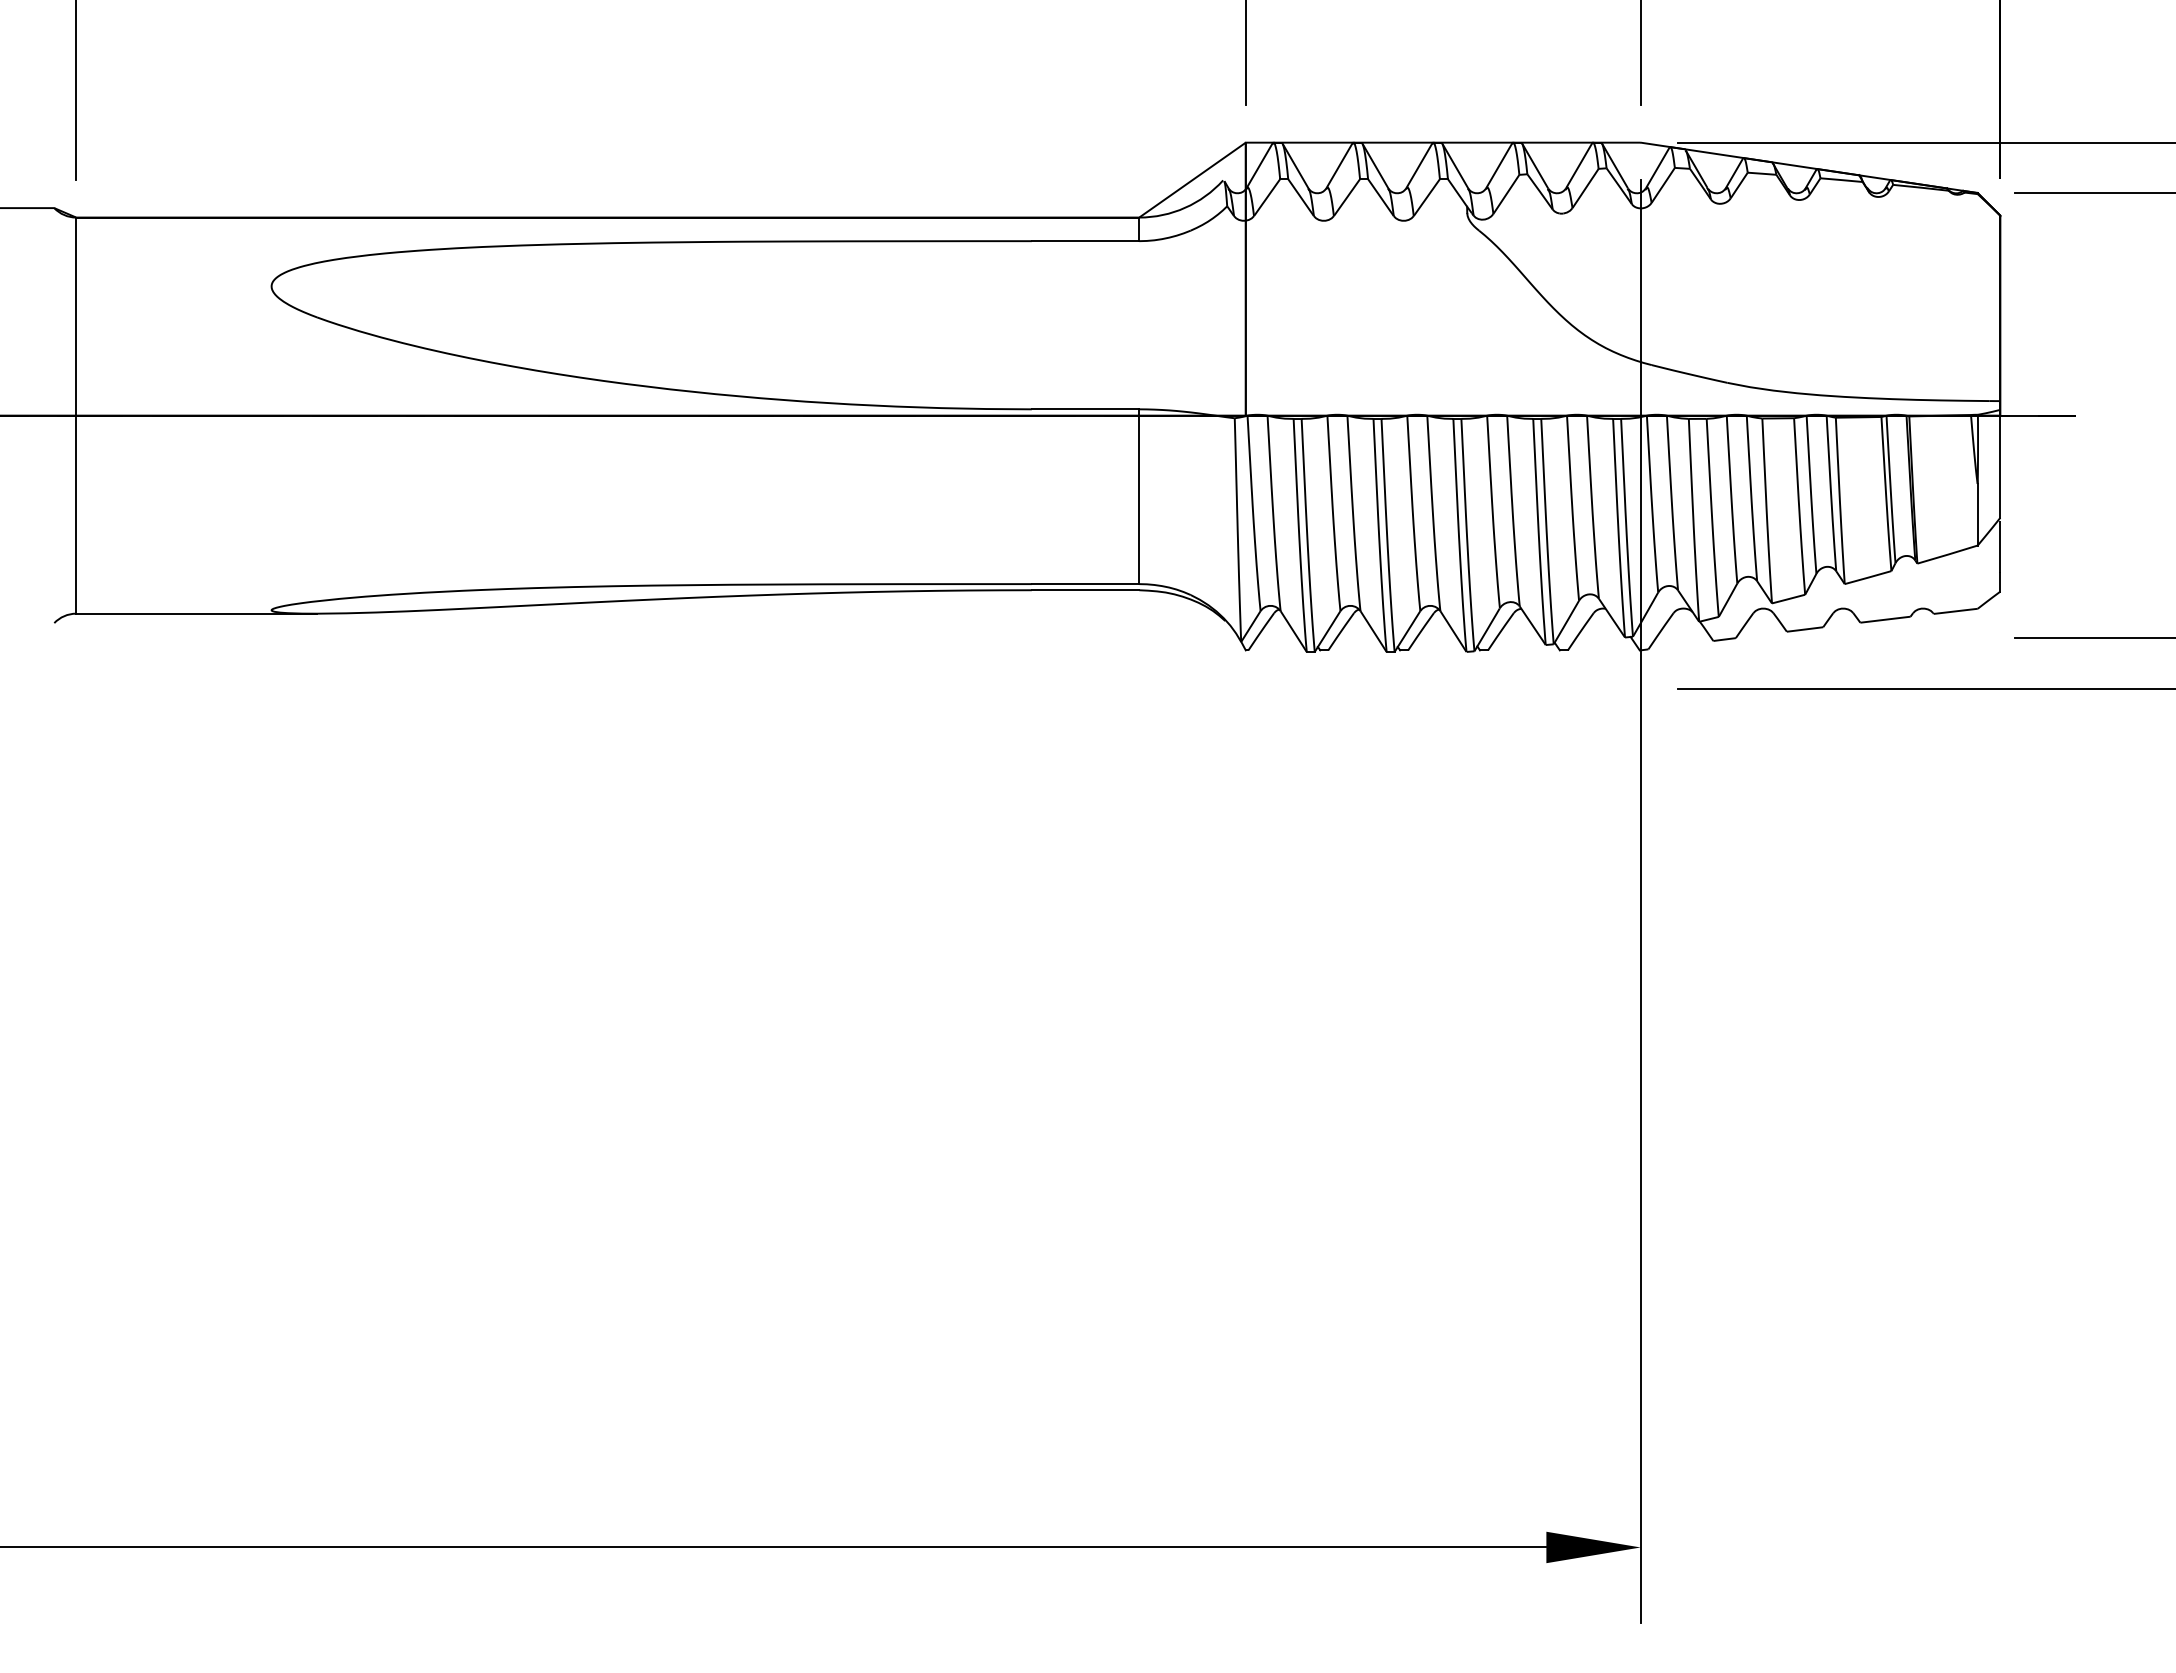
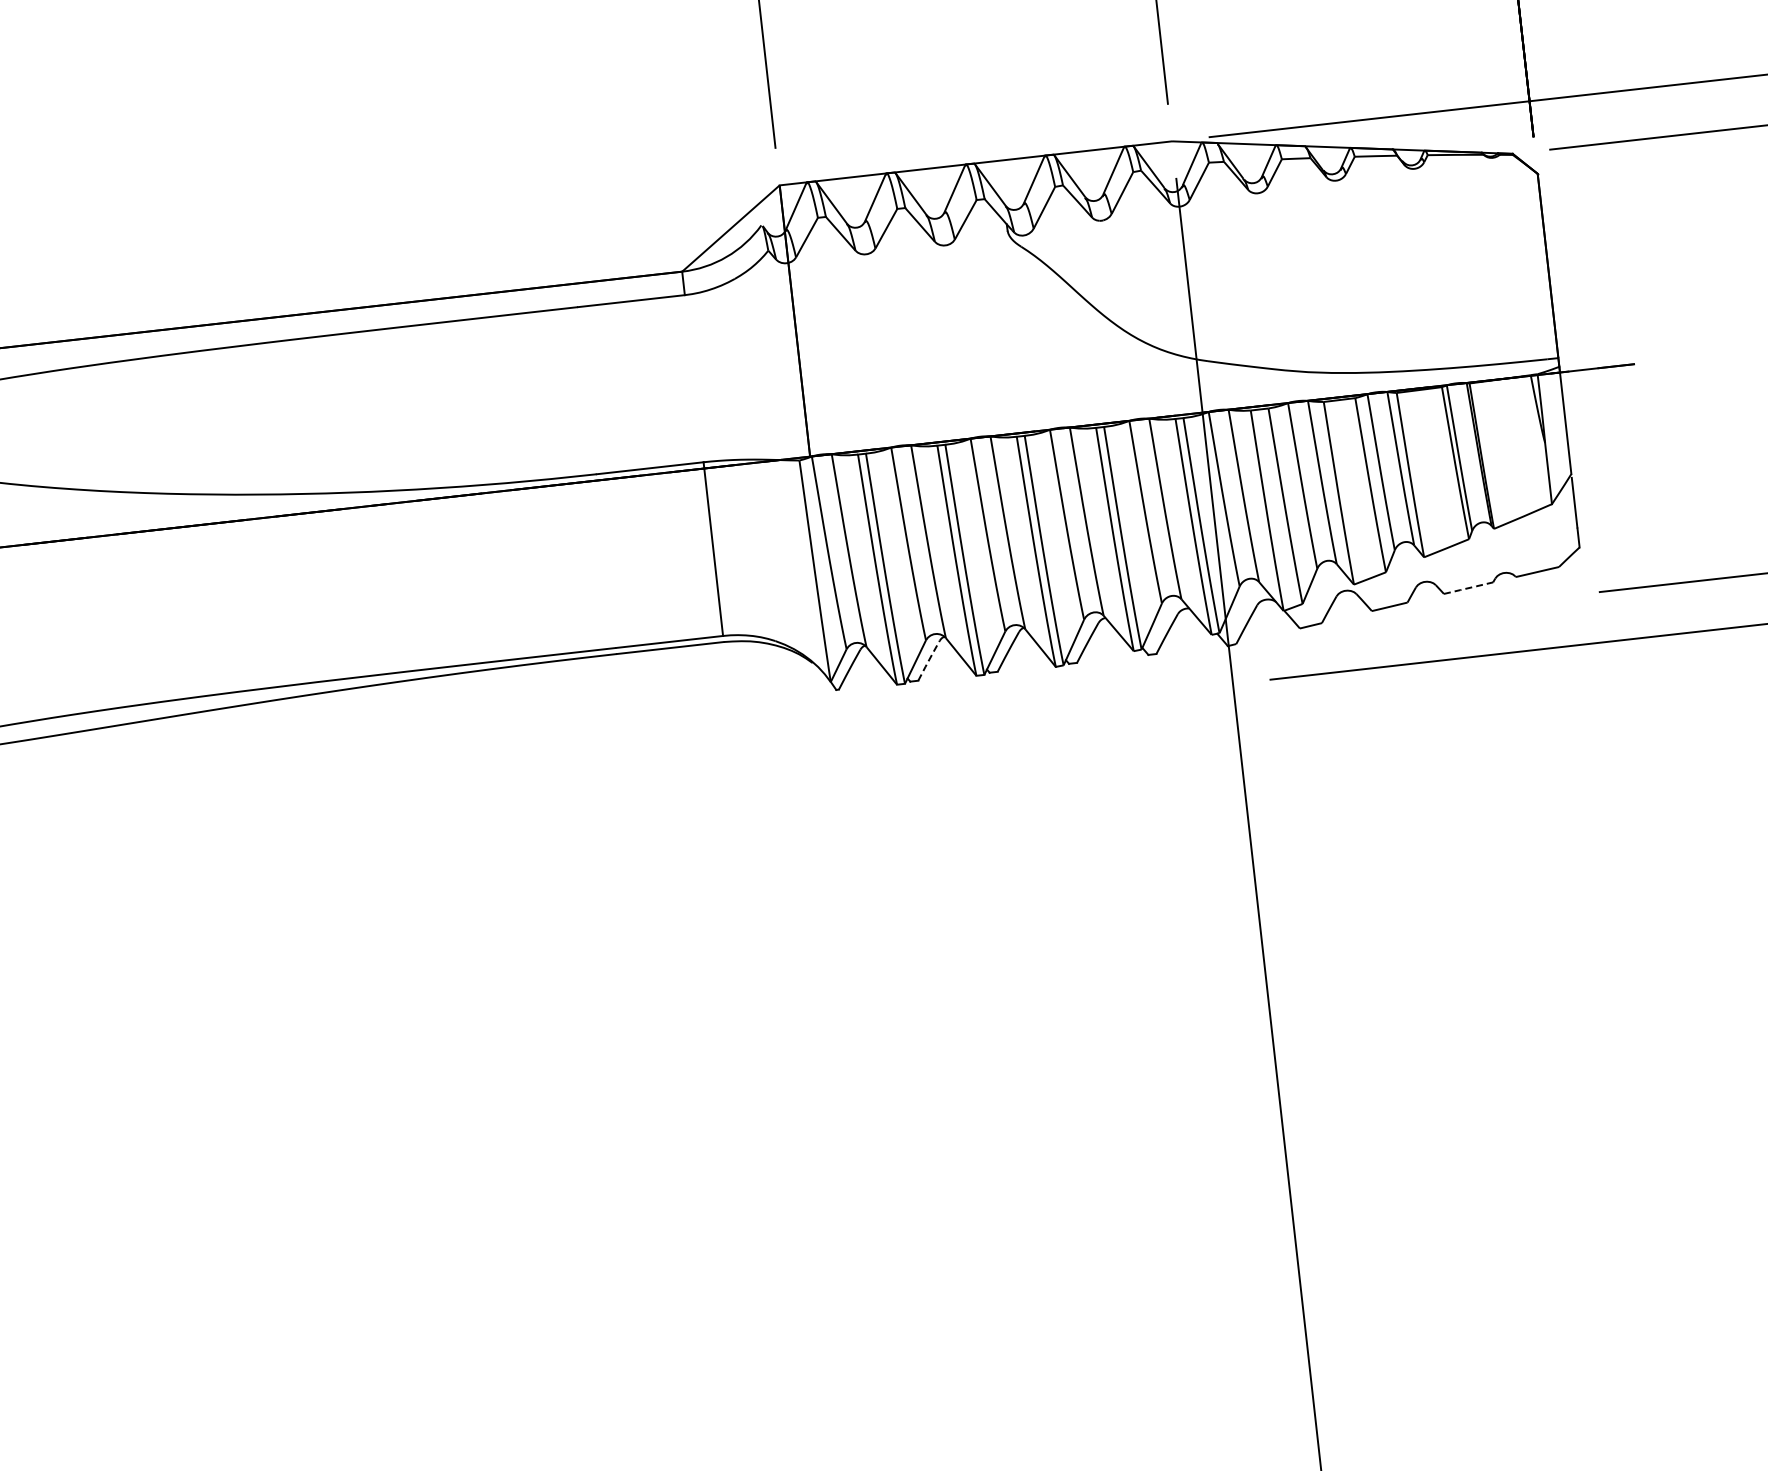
line: (1885, 619) -> (1468, 587), solid -> dashed
line: (1341, 631) -> (929, 660), solid -> dashed

